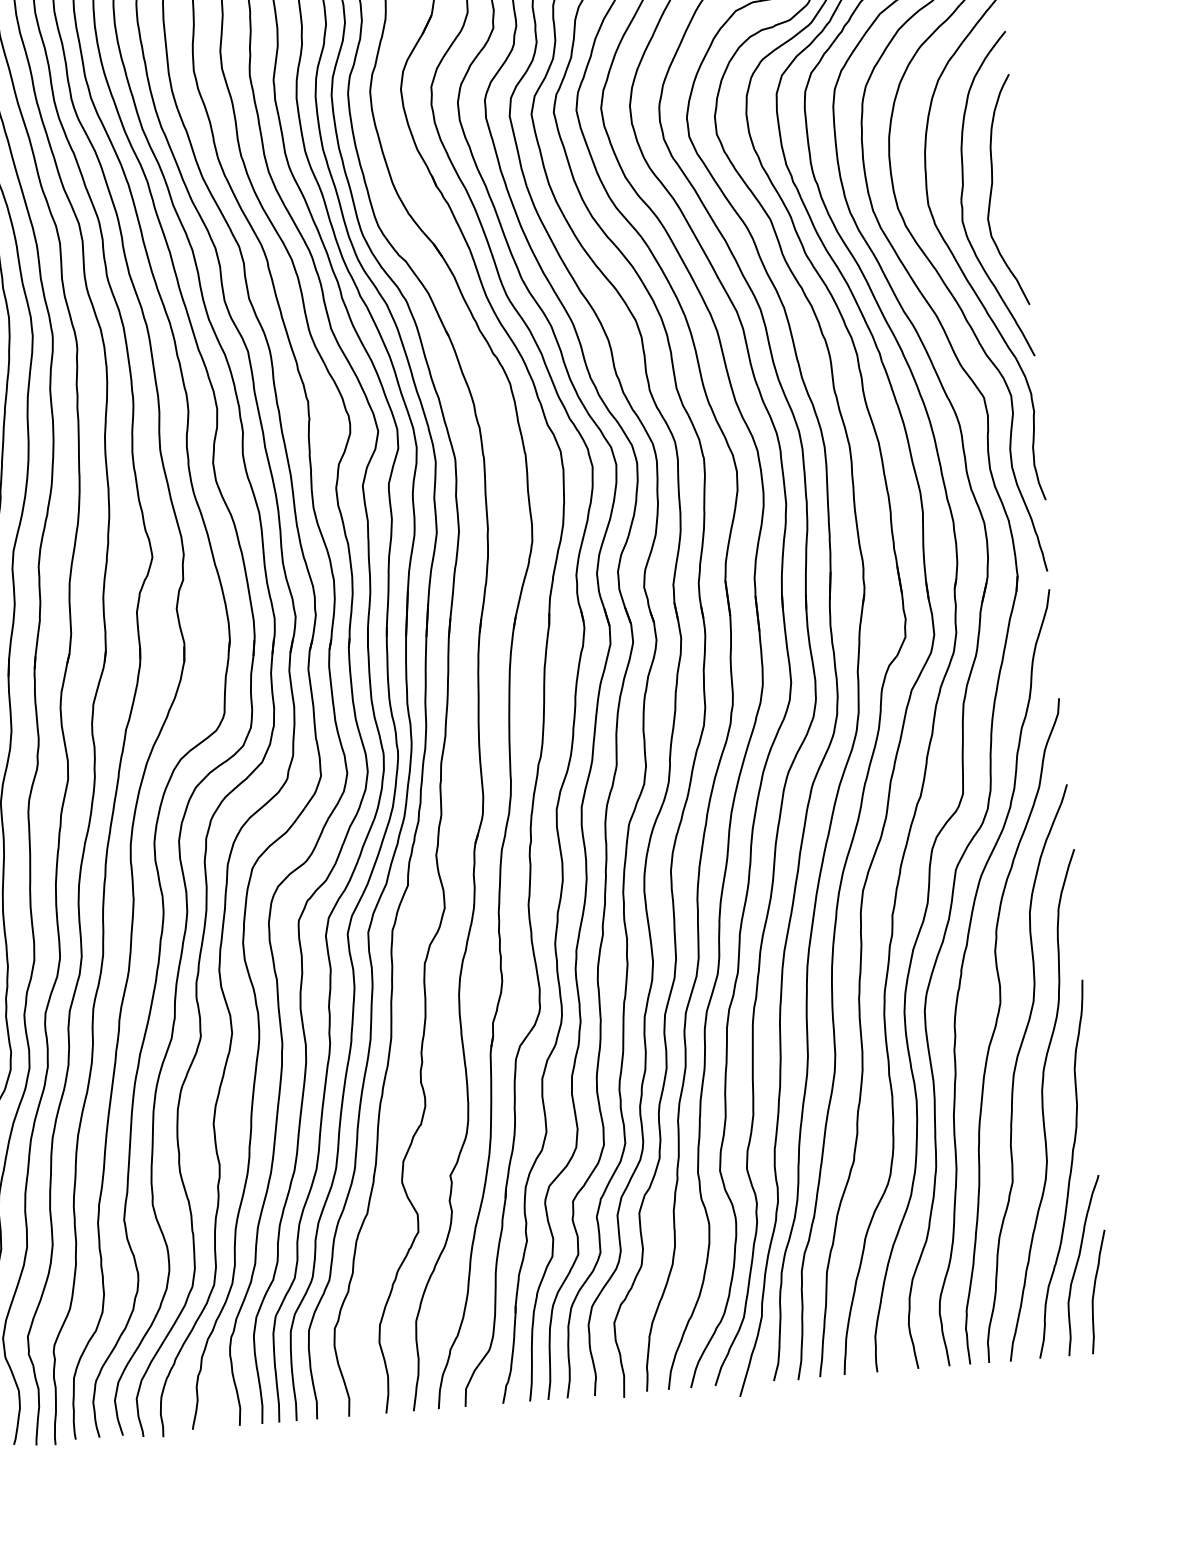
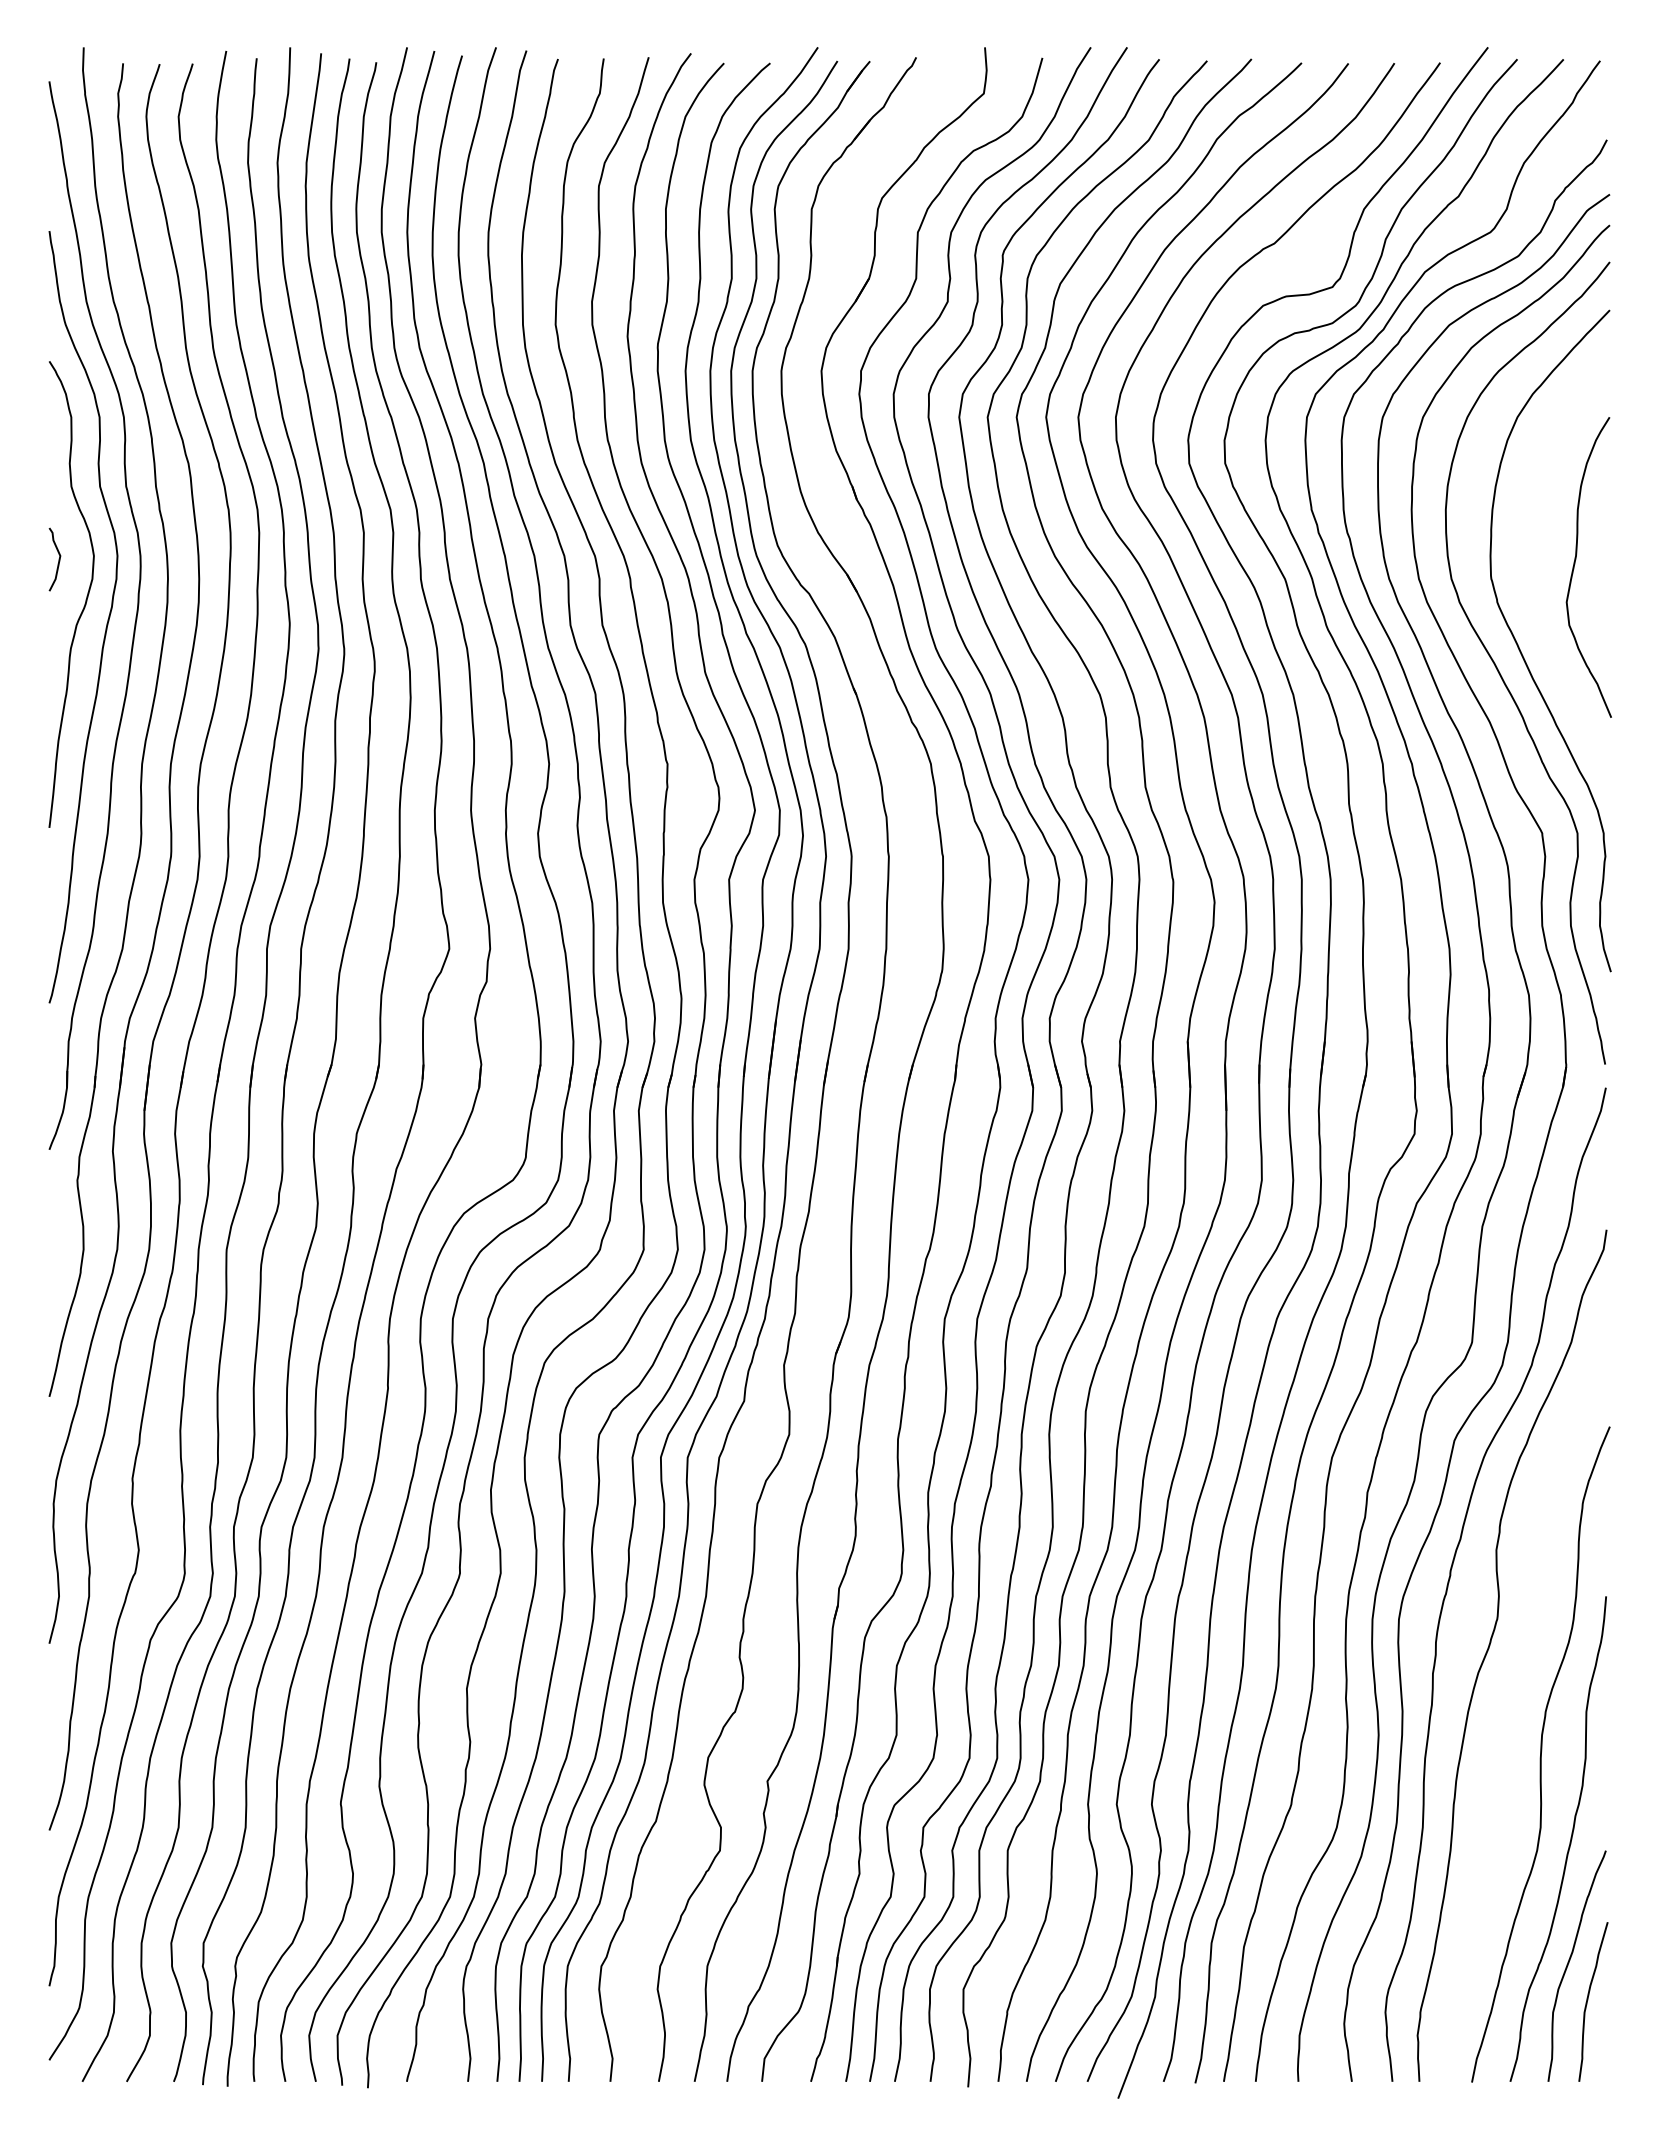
curve: (963, 191) -> (1537, 564), removed
curve: (1015, 1071) -> (1509, 1707), removed

